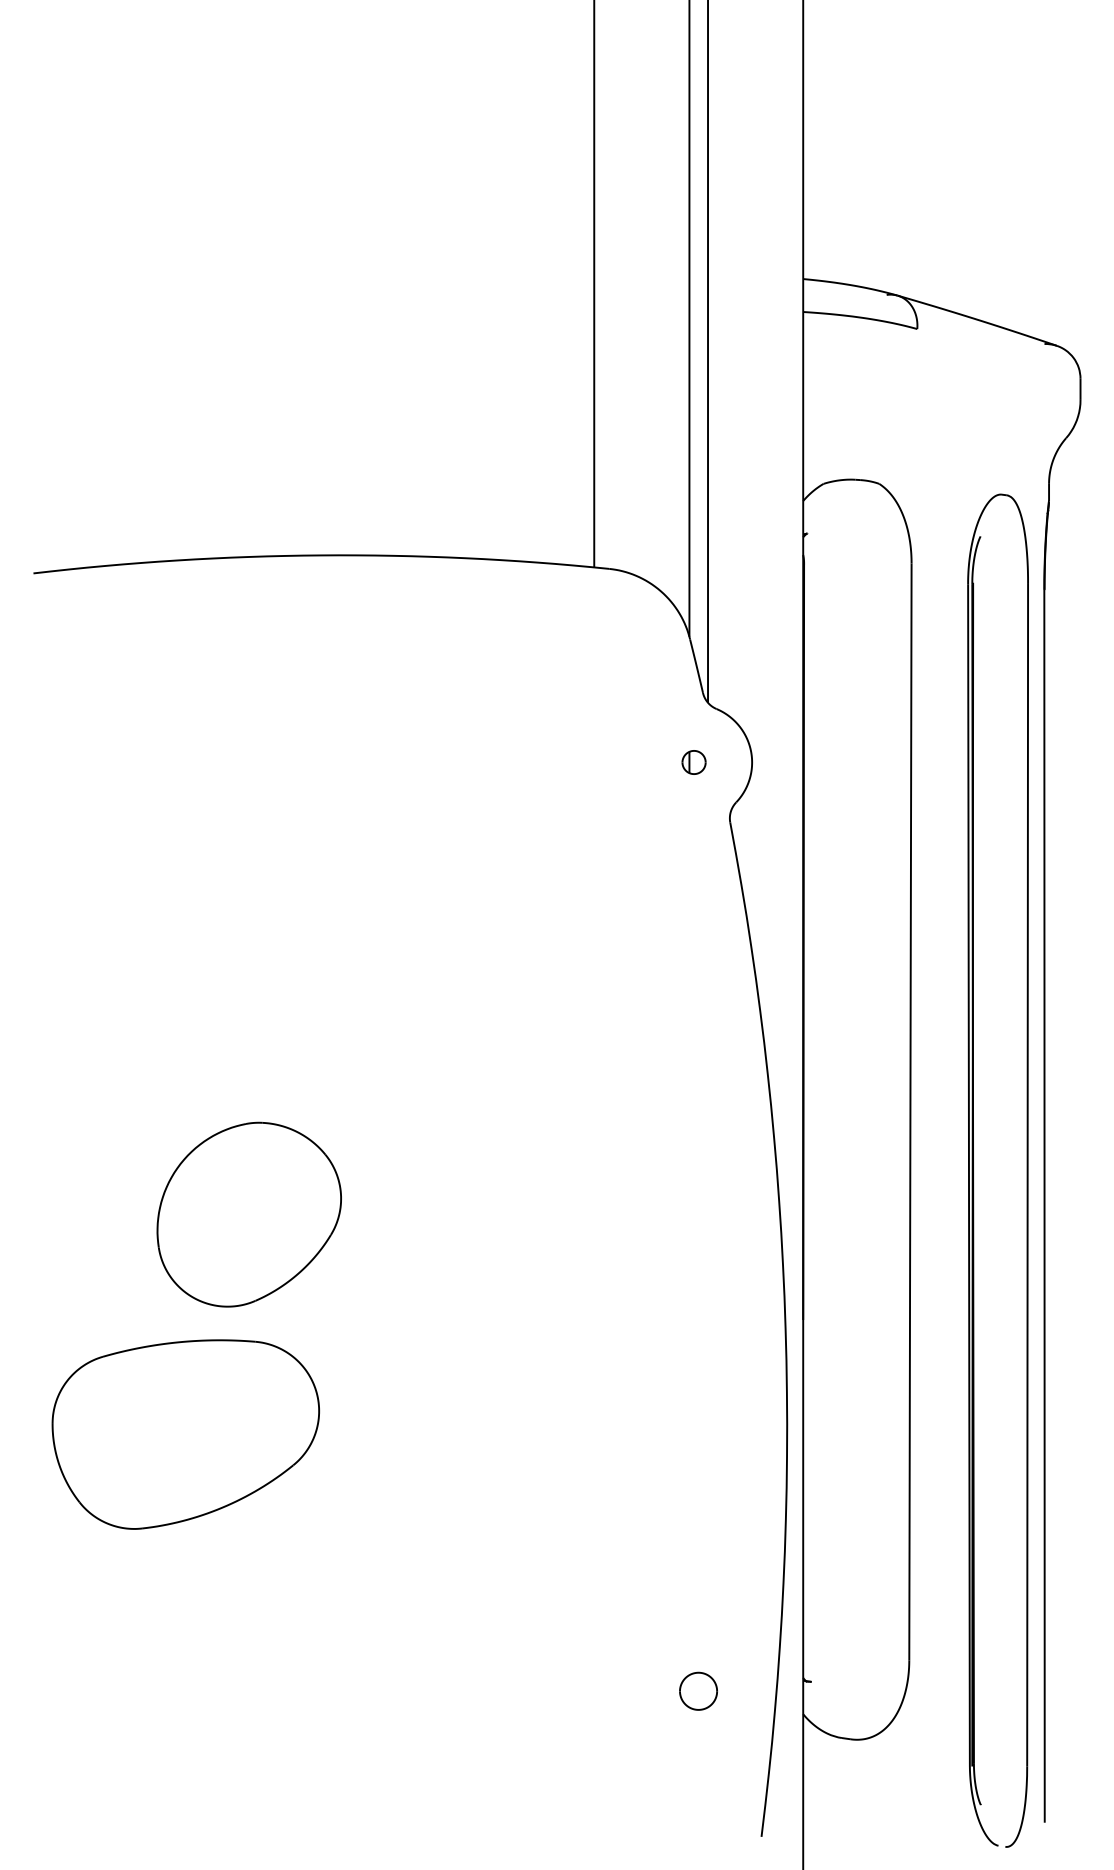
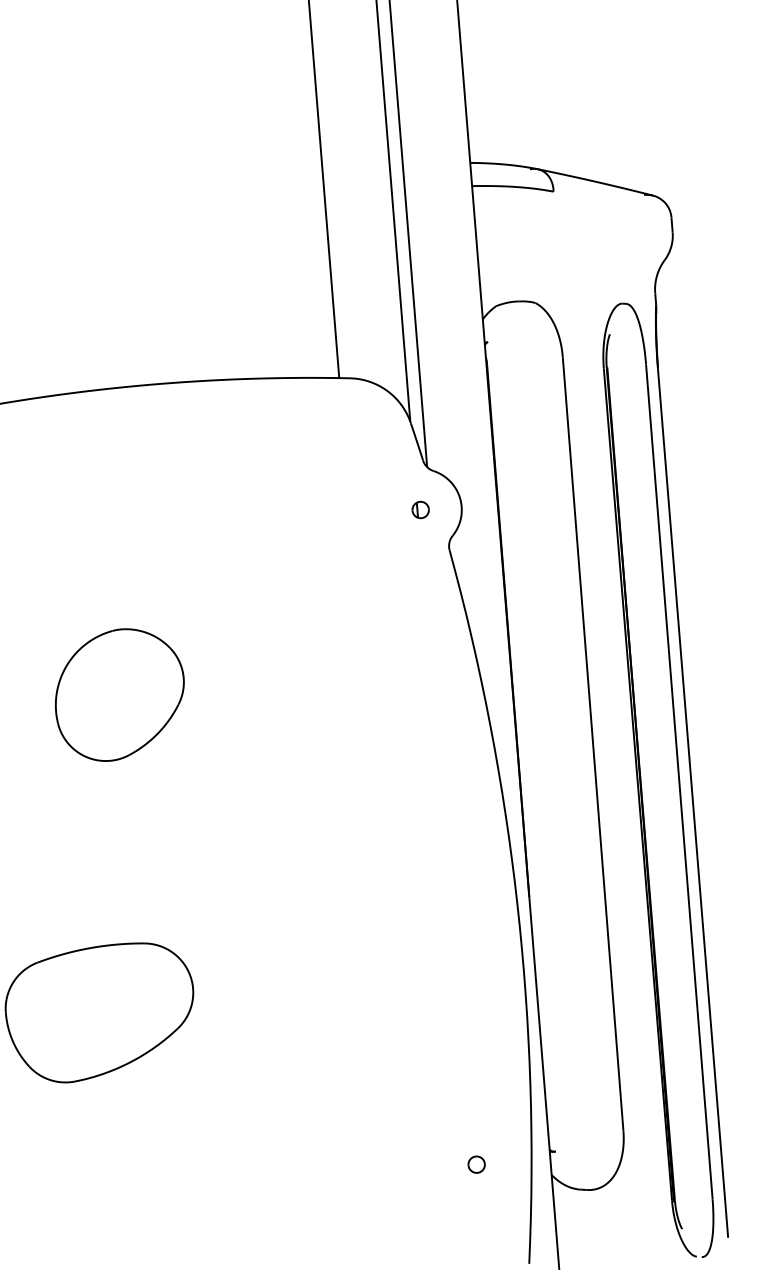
part: (248, 1214) -> (119, 694), moved
part: (698, 1690) -> (476, 1164), size x0.62

